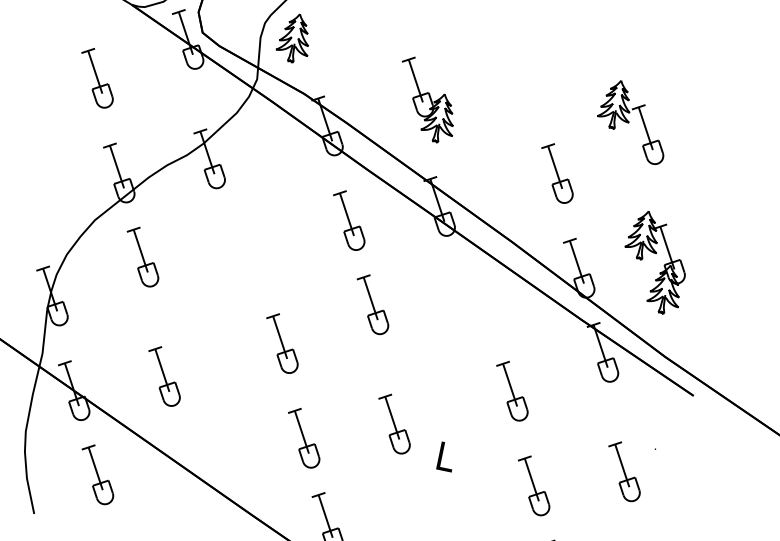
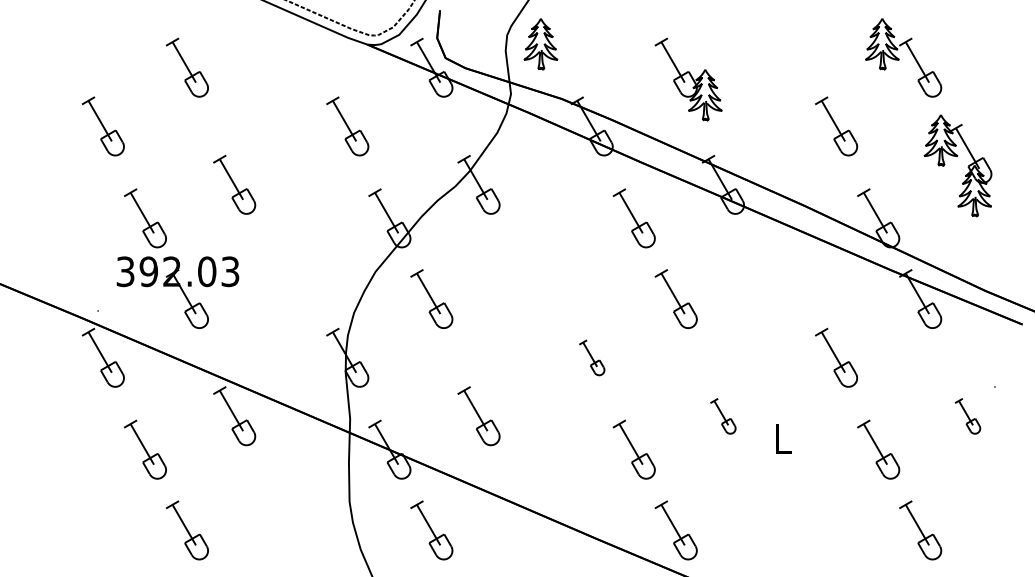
part: (656, 253) -> (957, 156), moved
part: (281, 342) -> (591, 357), size x0.6
part: (393, 423) -> (722, 416), size x0.6
part: (623, 471) -> (967, 416), size x0.6

